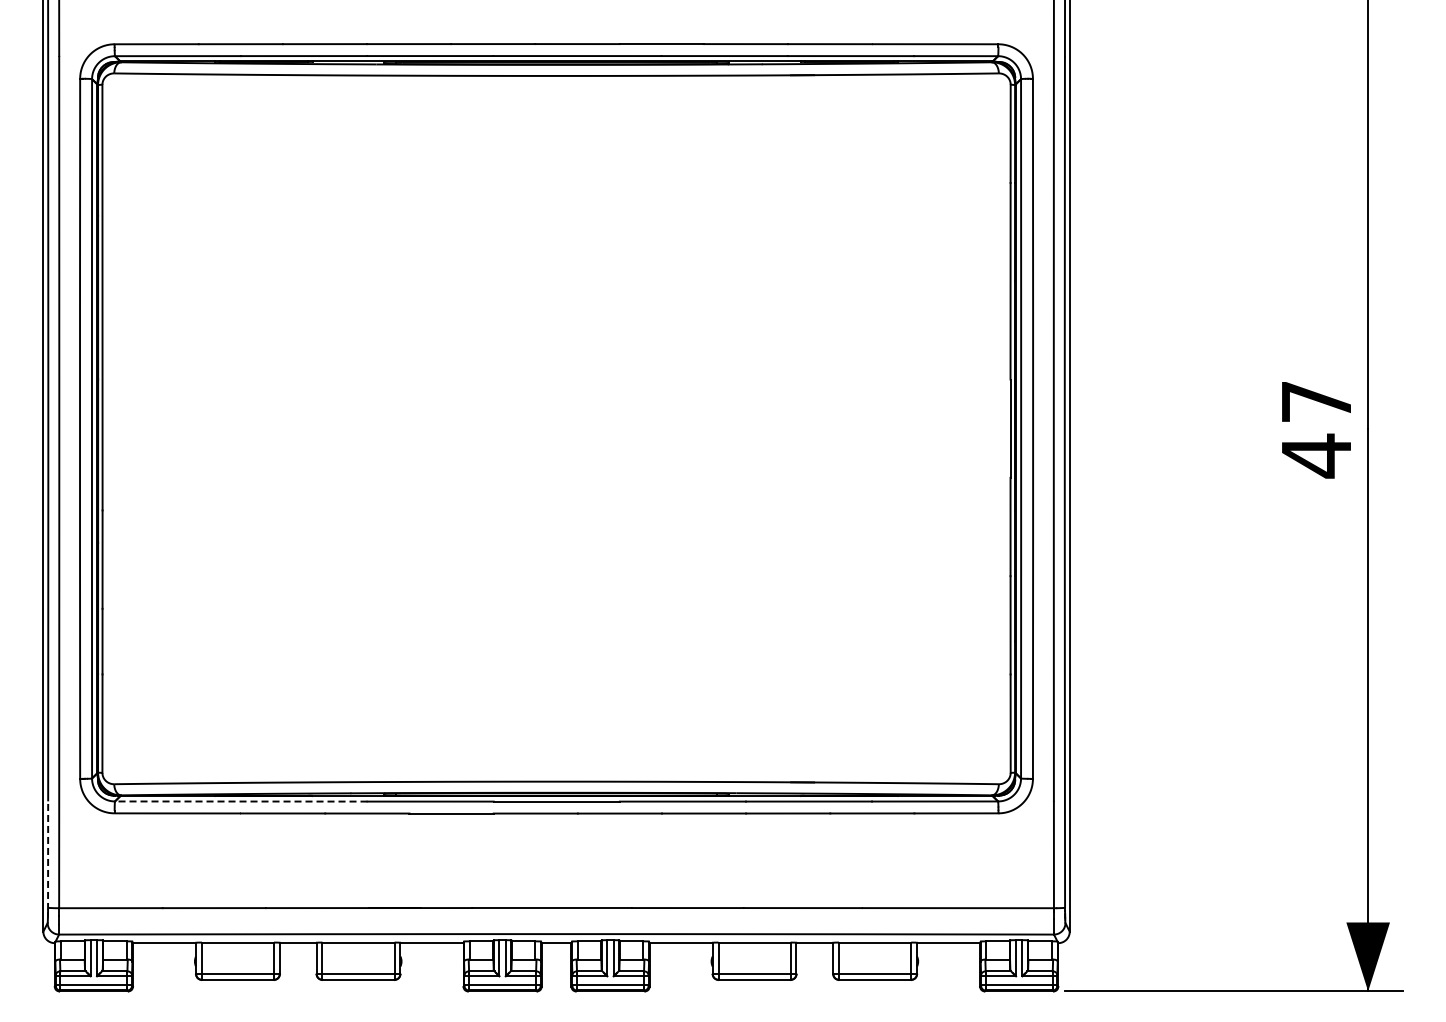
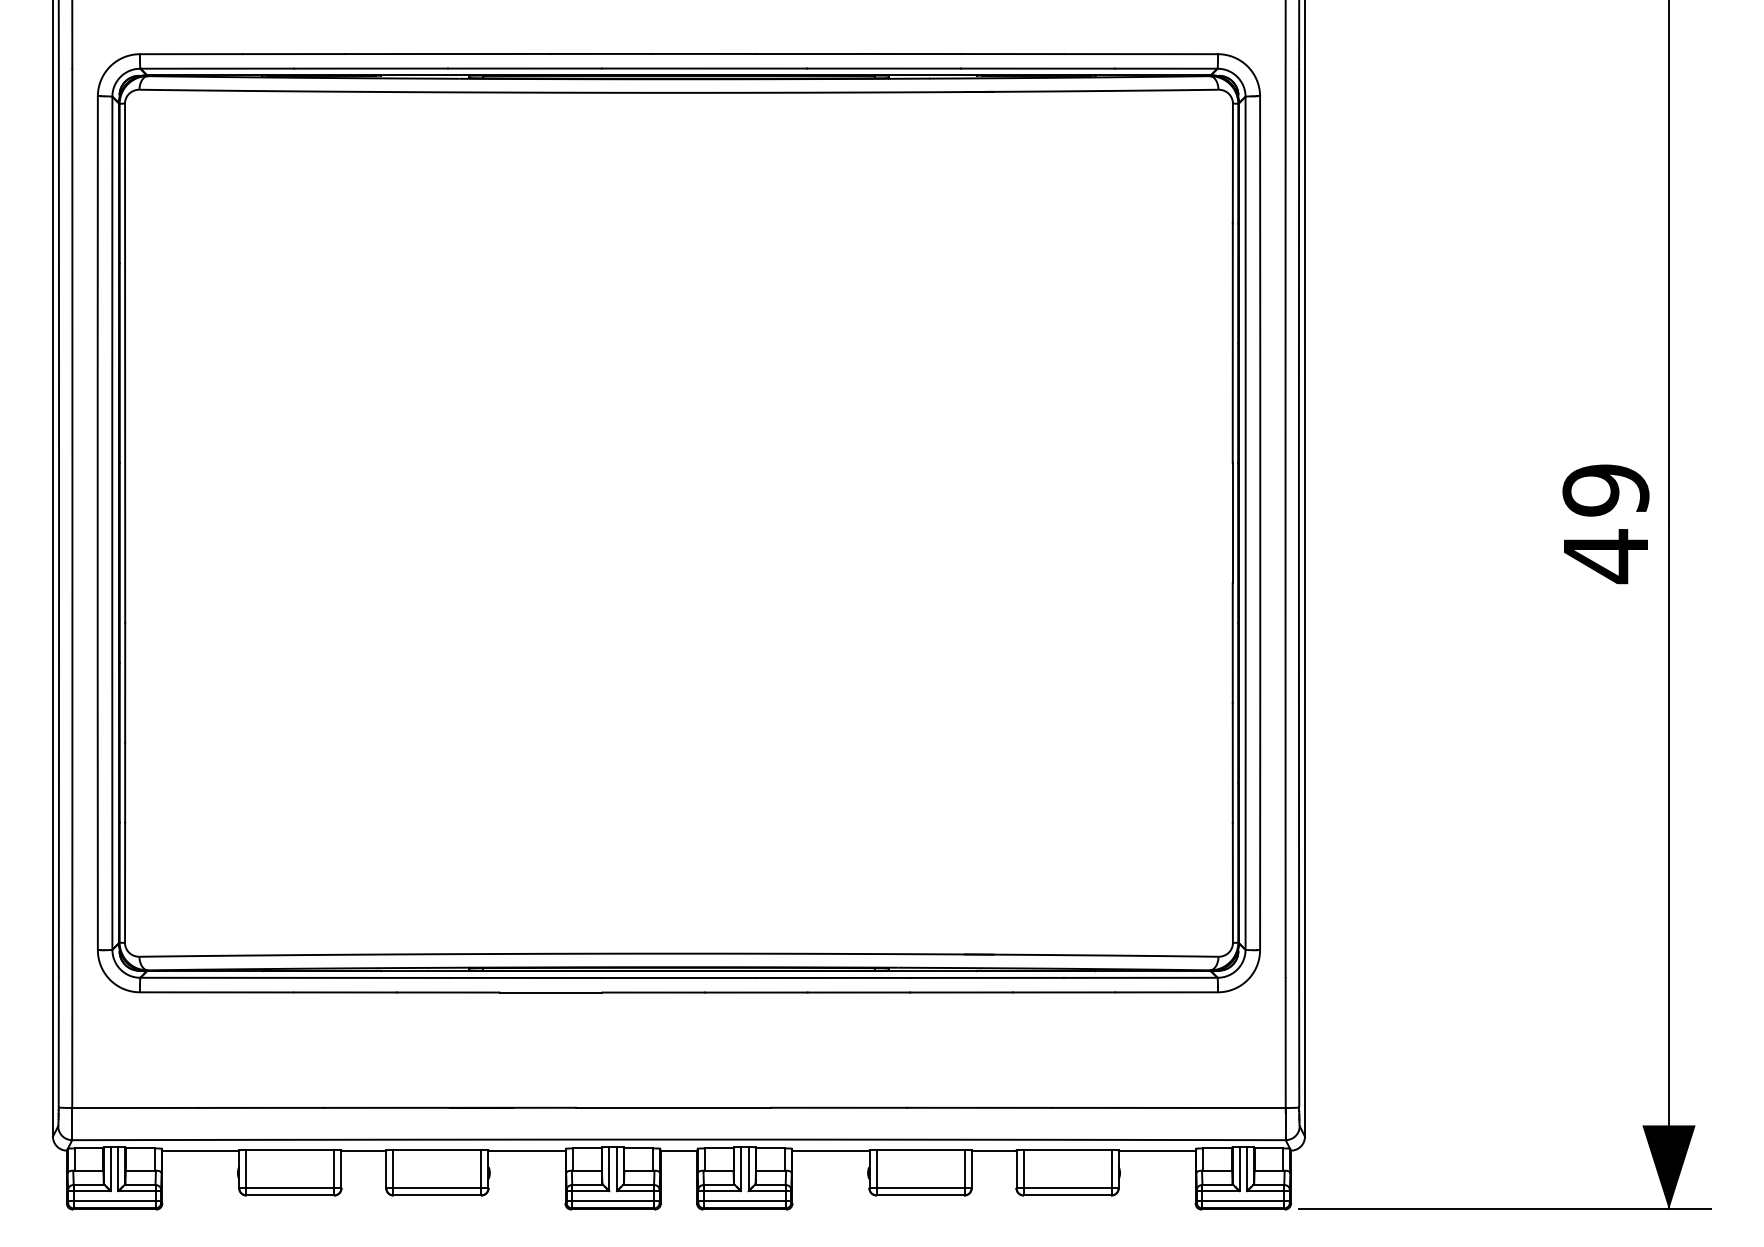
text: (1316, 401) -> (1605, 489), 47 -> 49
line: (240, 801) -> (293, 977), dashed -> solid
line: (48, 855) -> (59, 1043), dashed -> solid

